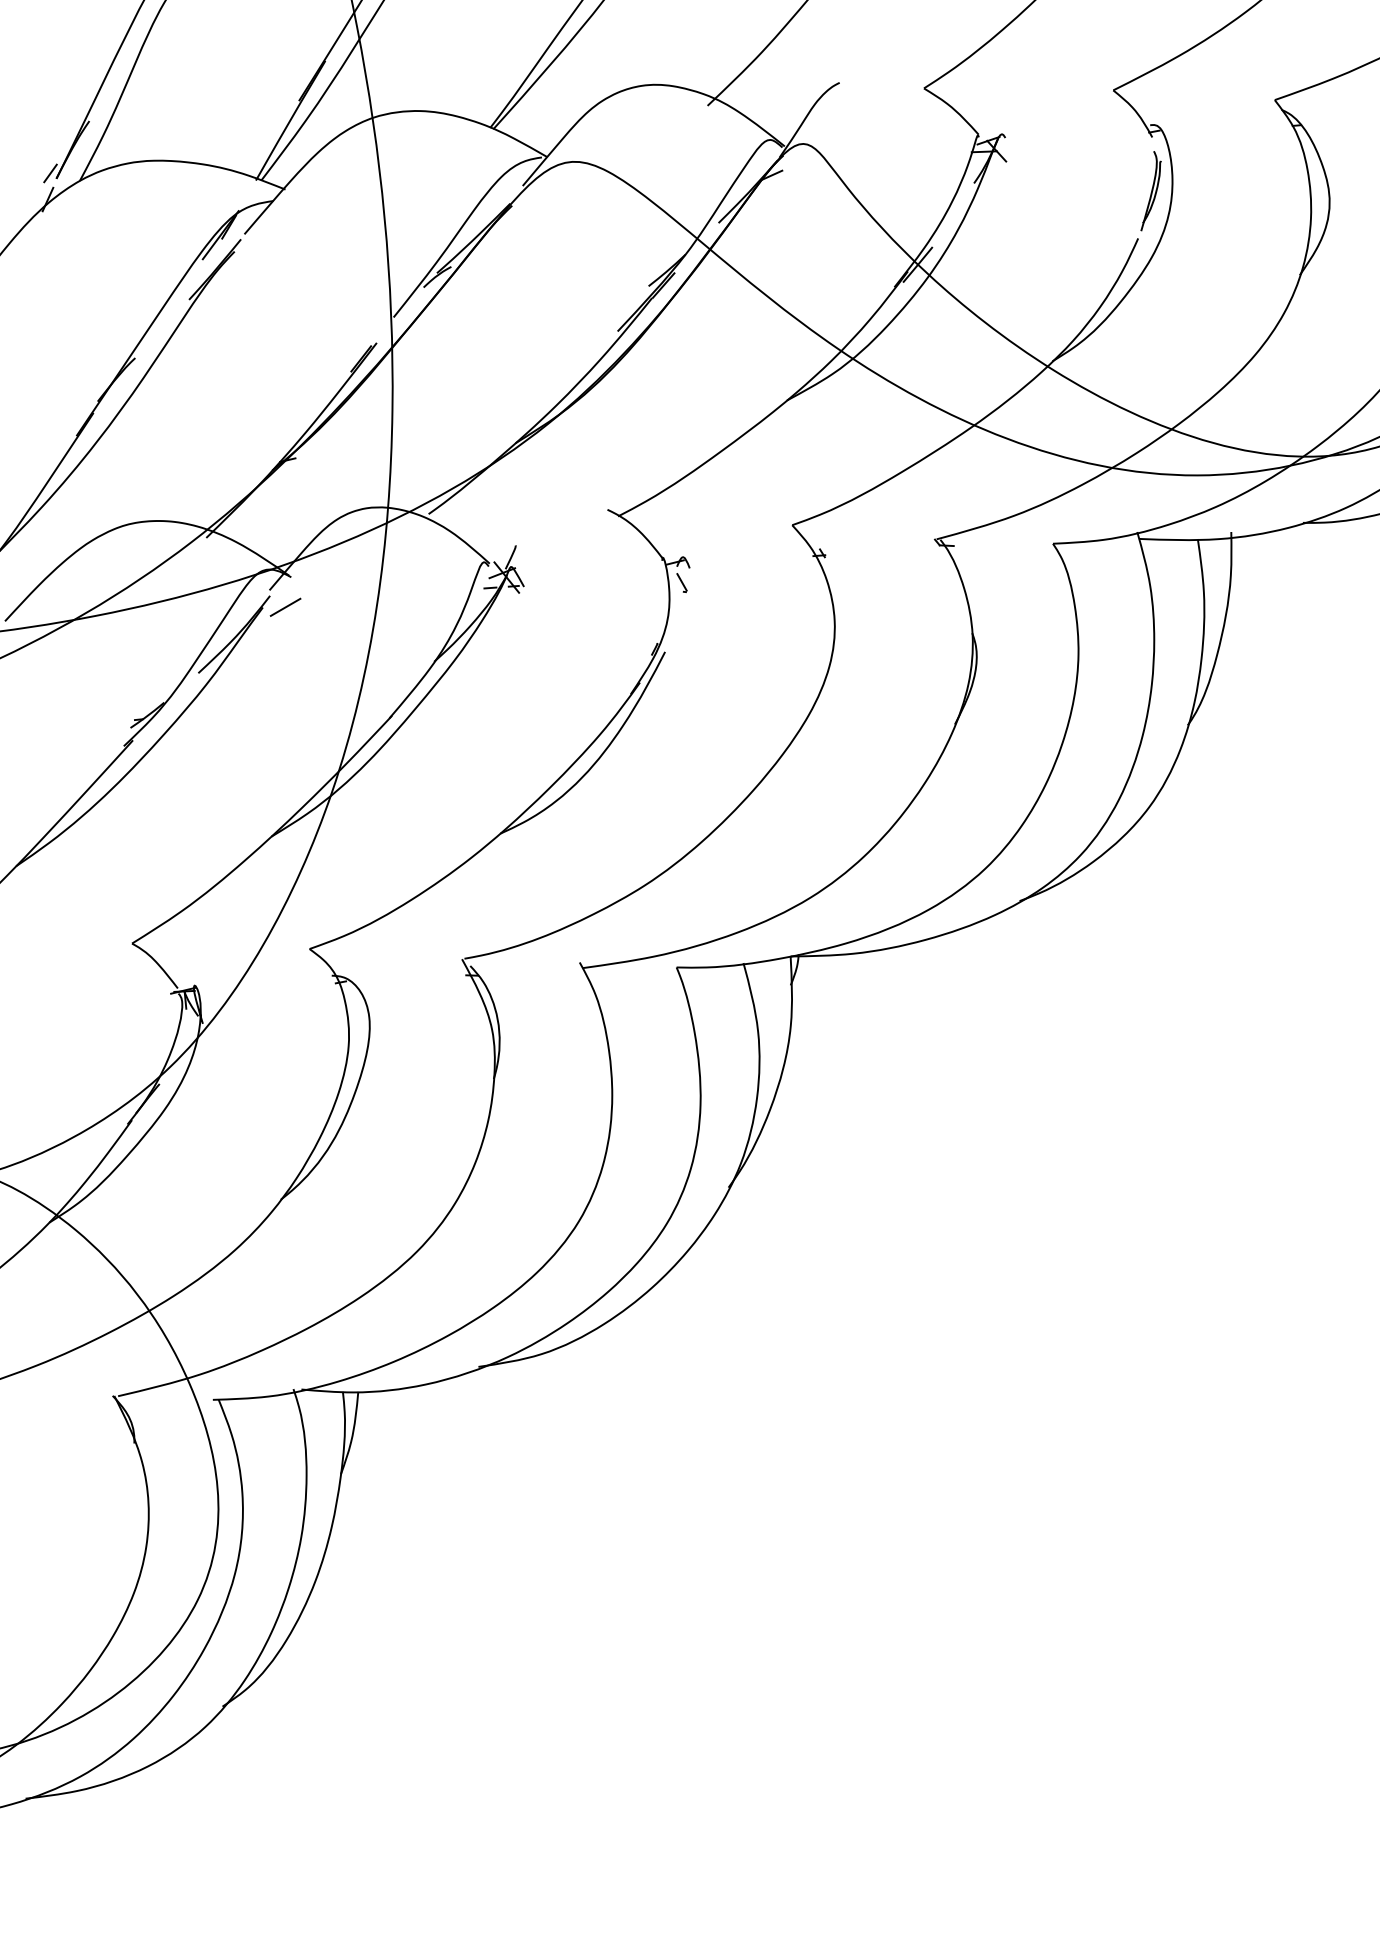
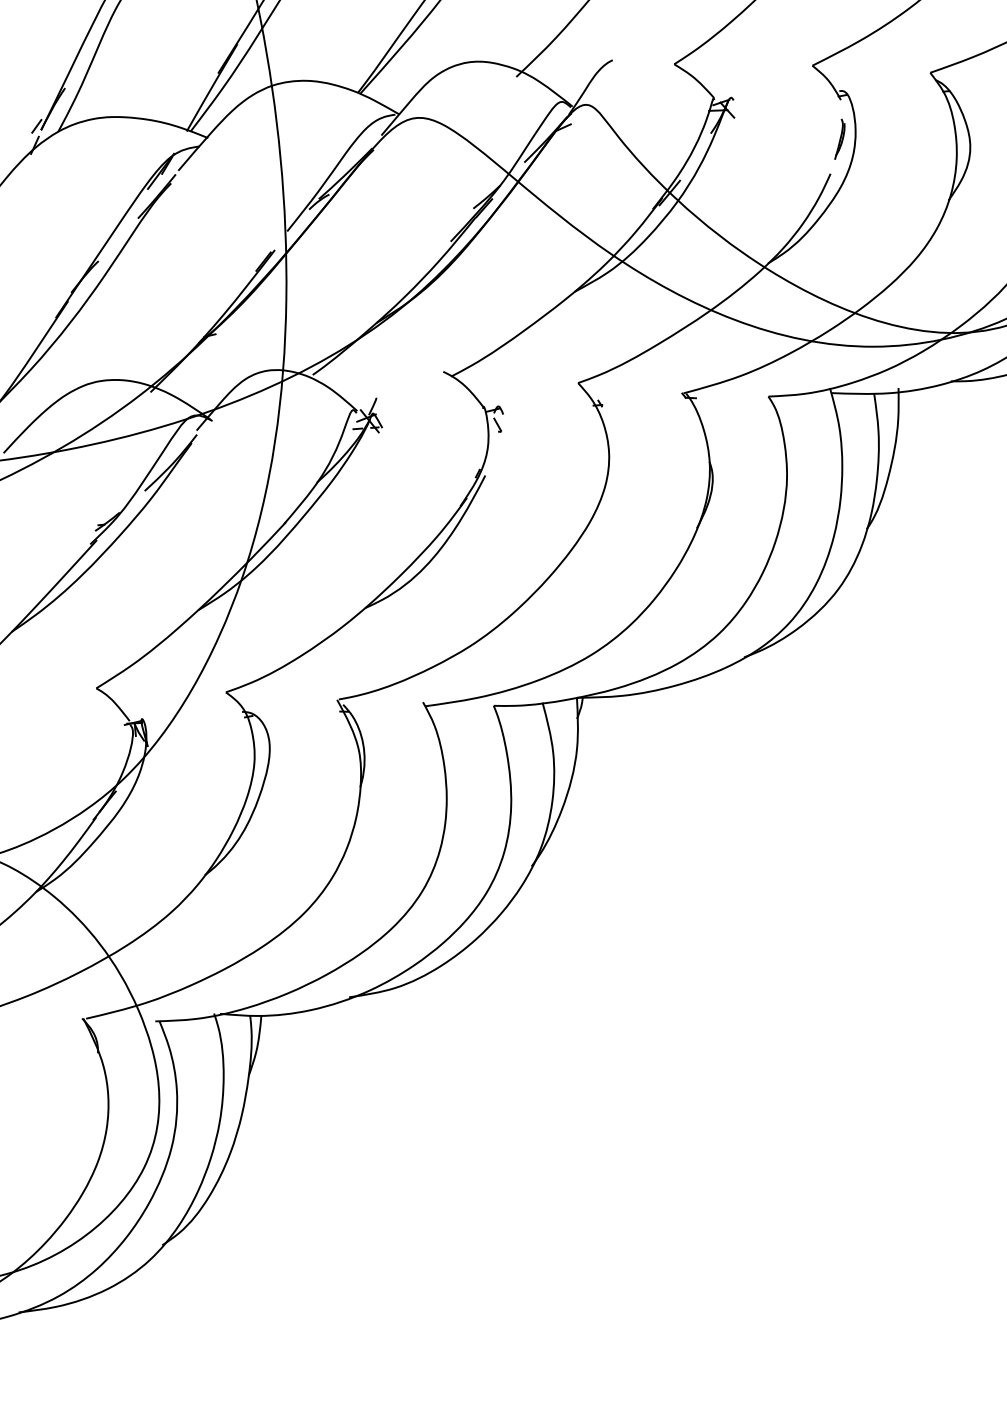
part: (1150, 191) -> (839, 139), size x0.7
line: (285, 606) -> (208, 442), removed

